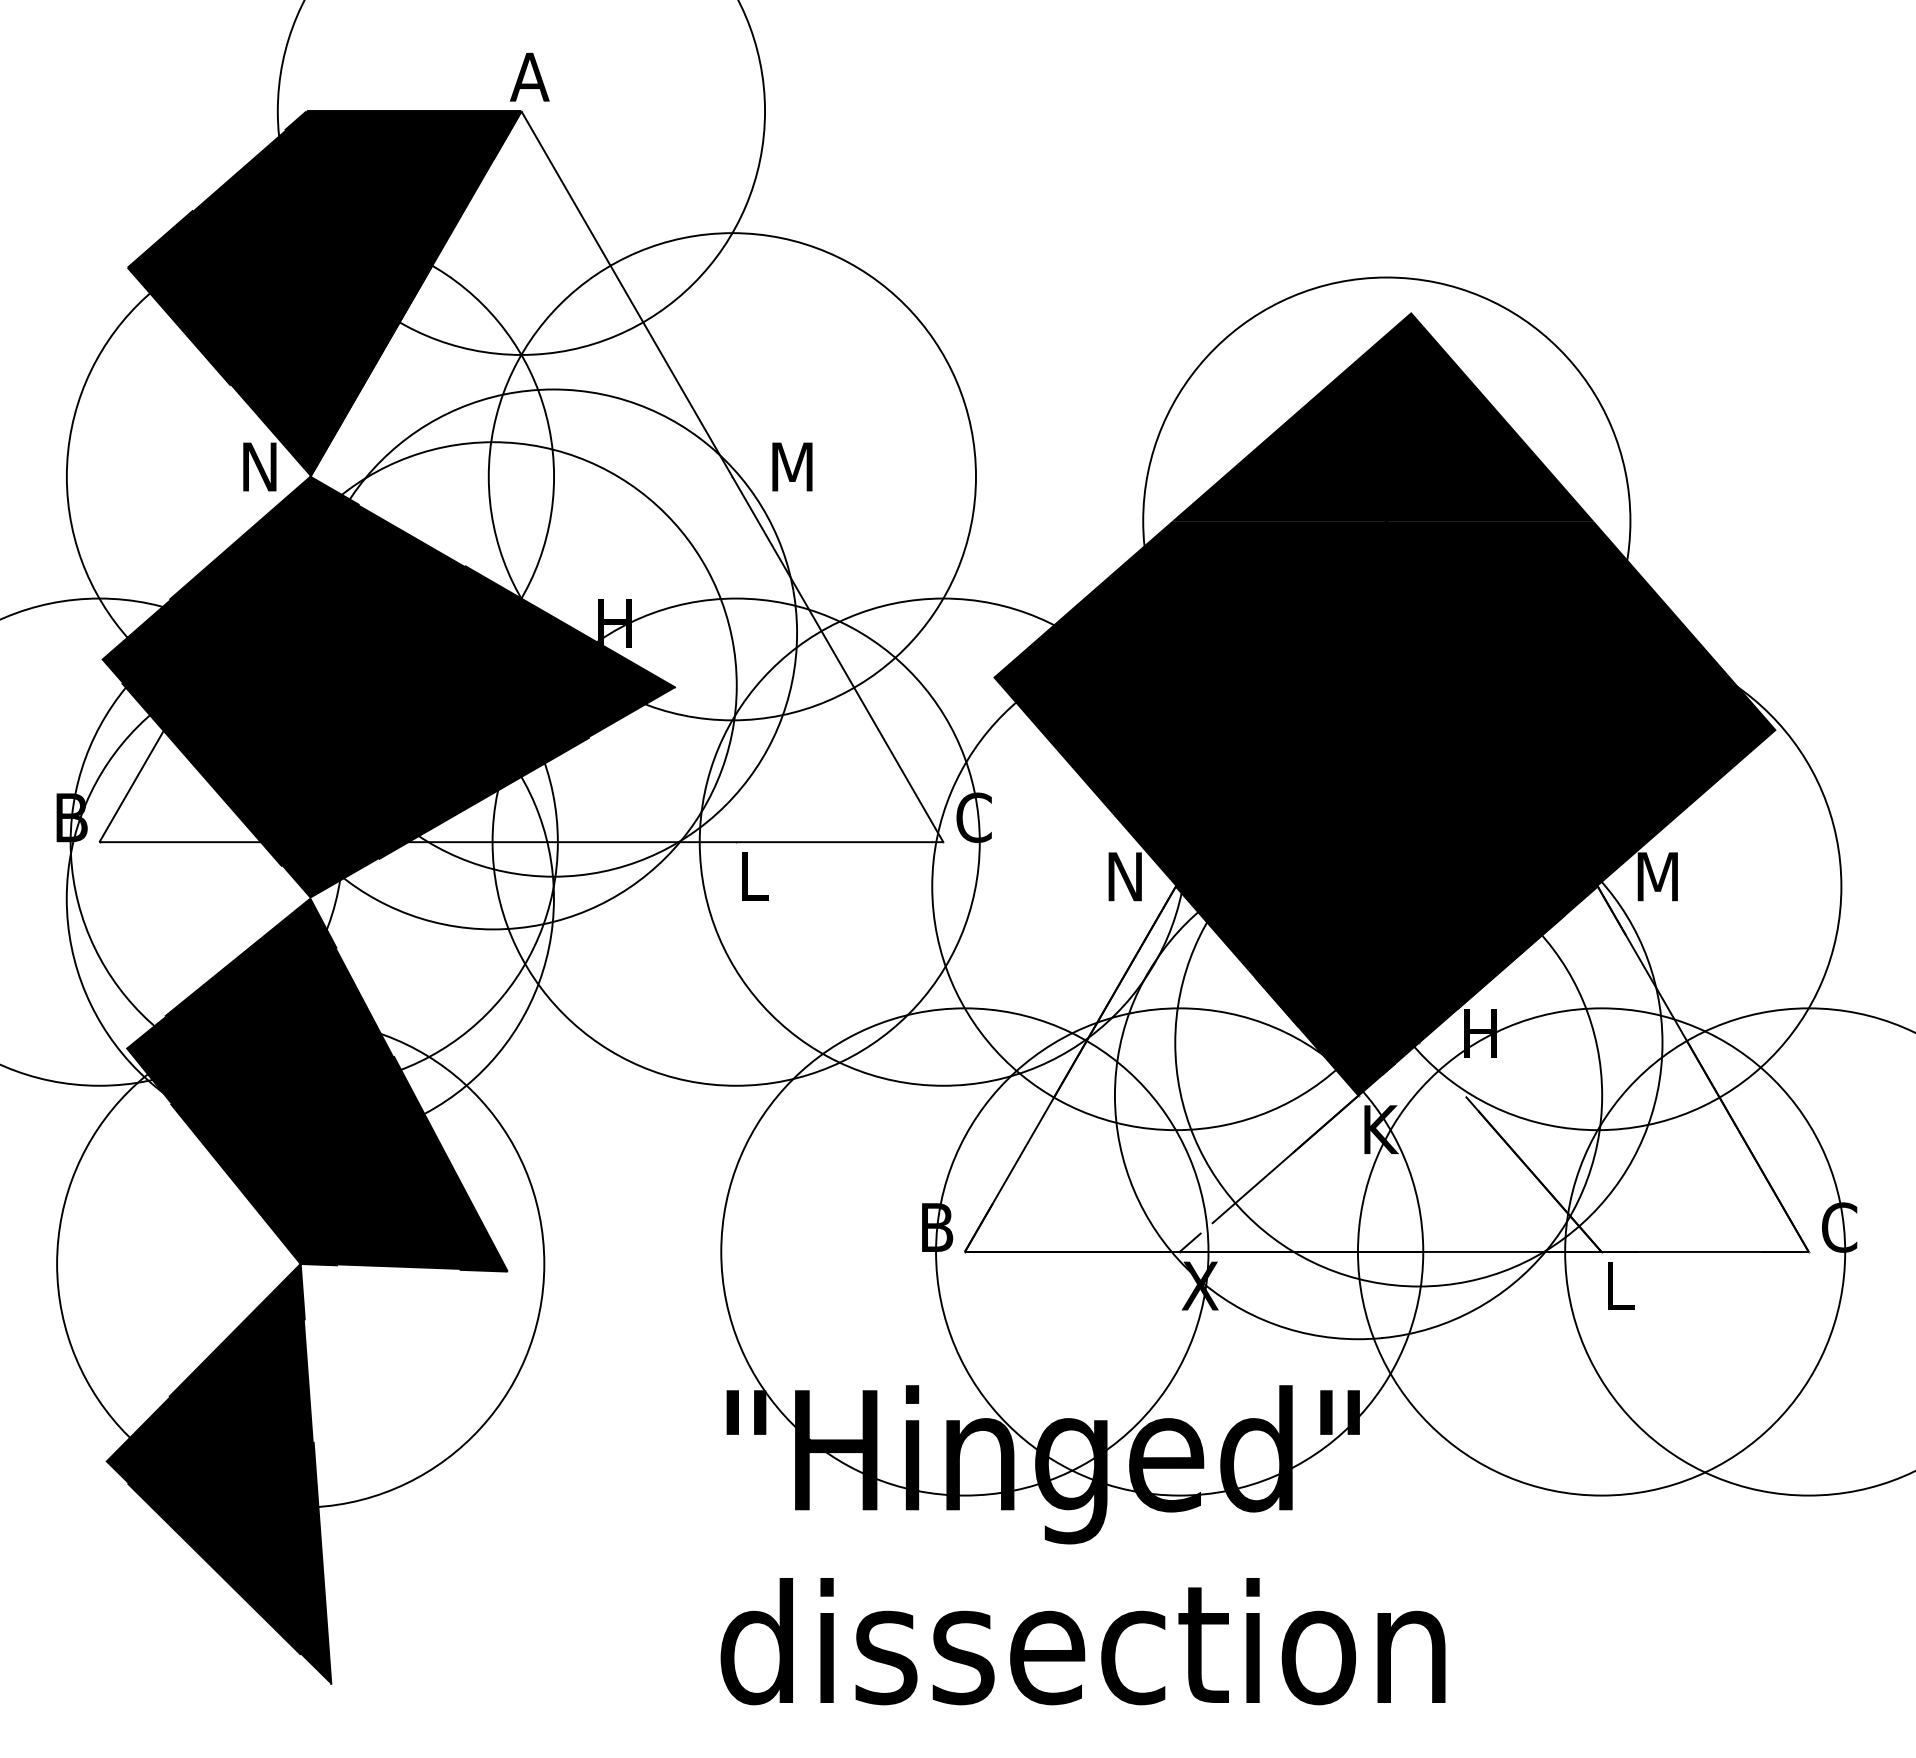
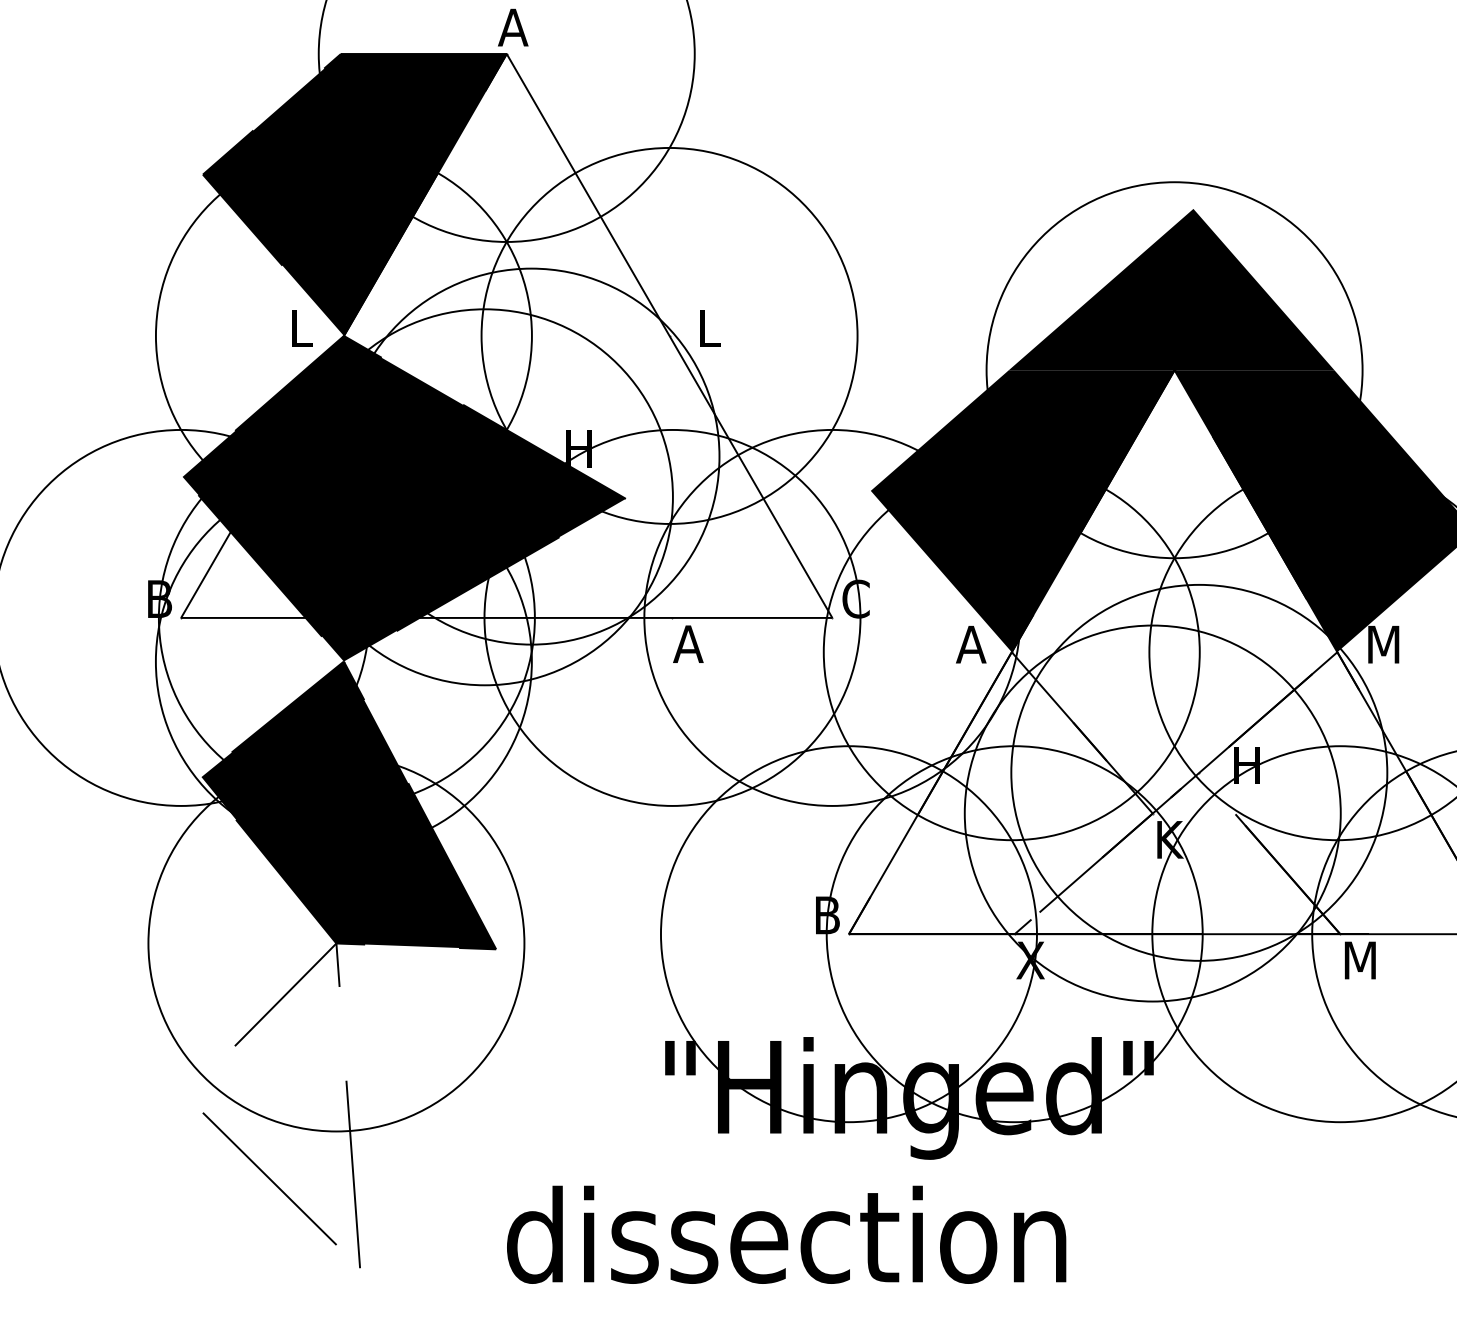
text: (259, 466) -> (304, 328), N -> L
text: (792, 466) -> (715, 328), M -> L
fill: (1386, 808) -> (1174, 591), removed
text: (756, 876) -> (688, 644), L -> A
text: (1123, 876) -> (971, 644), N -> A
text: (1627, 1285) -> (1360, 960), L -> M
fill: (218, 1474) -> (272, 1105), removed
text: (1082, 1641) -> (786, 1234), moved

